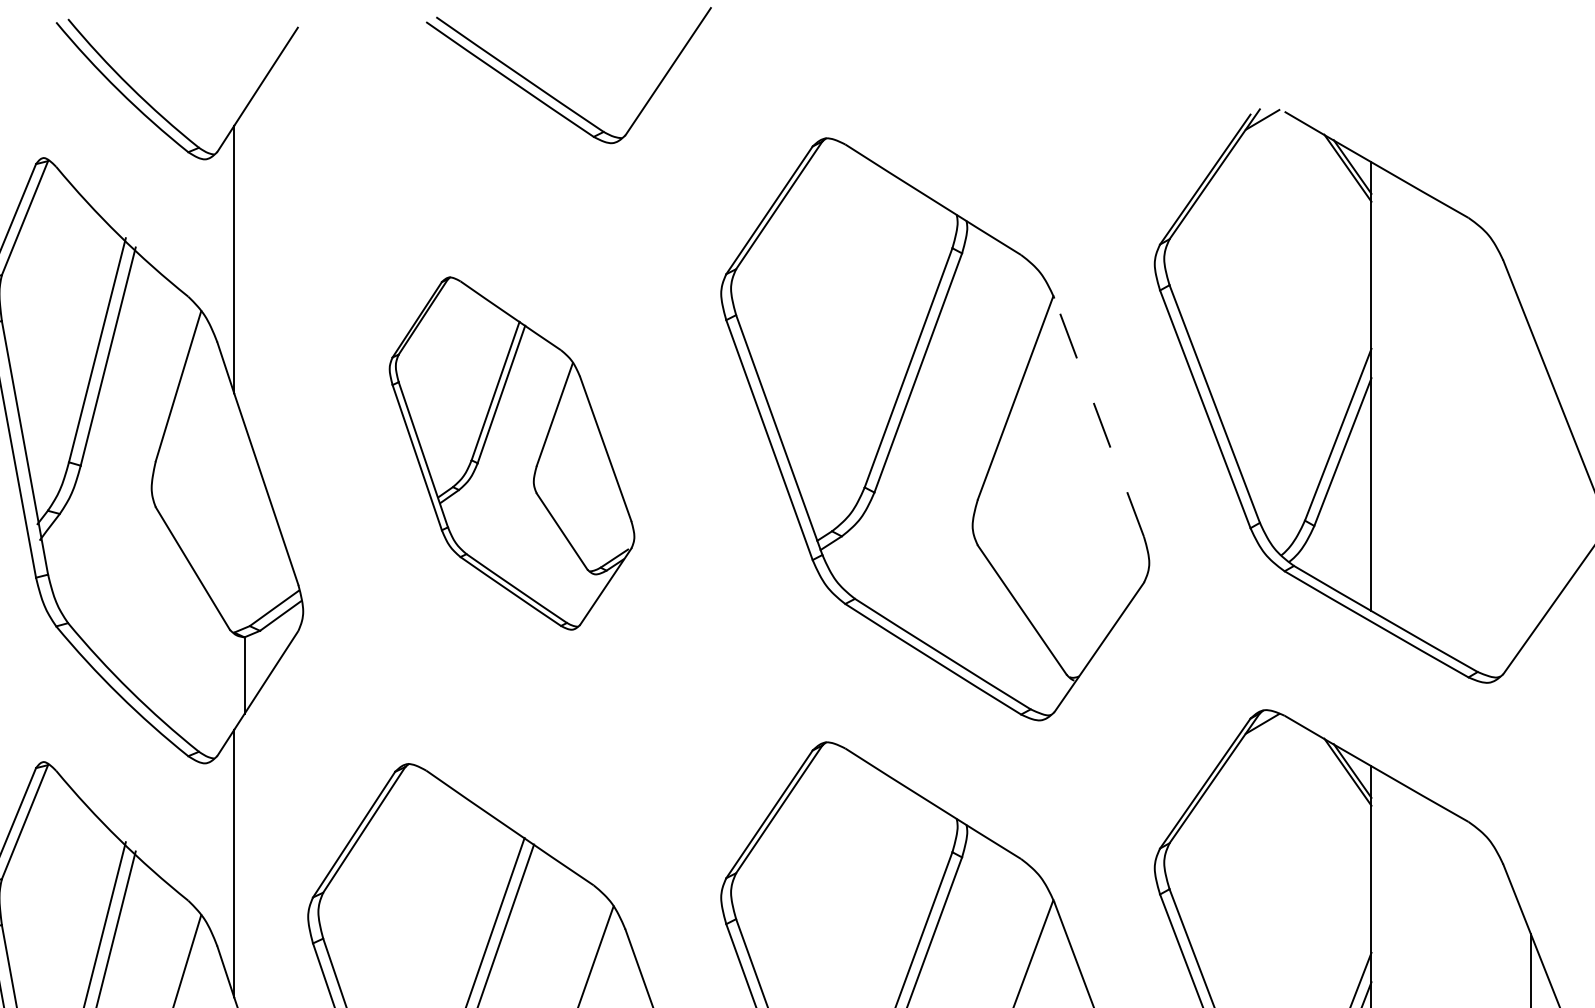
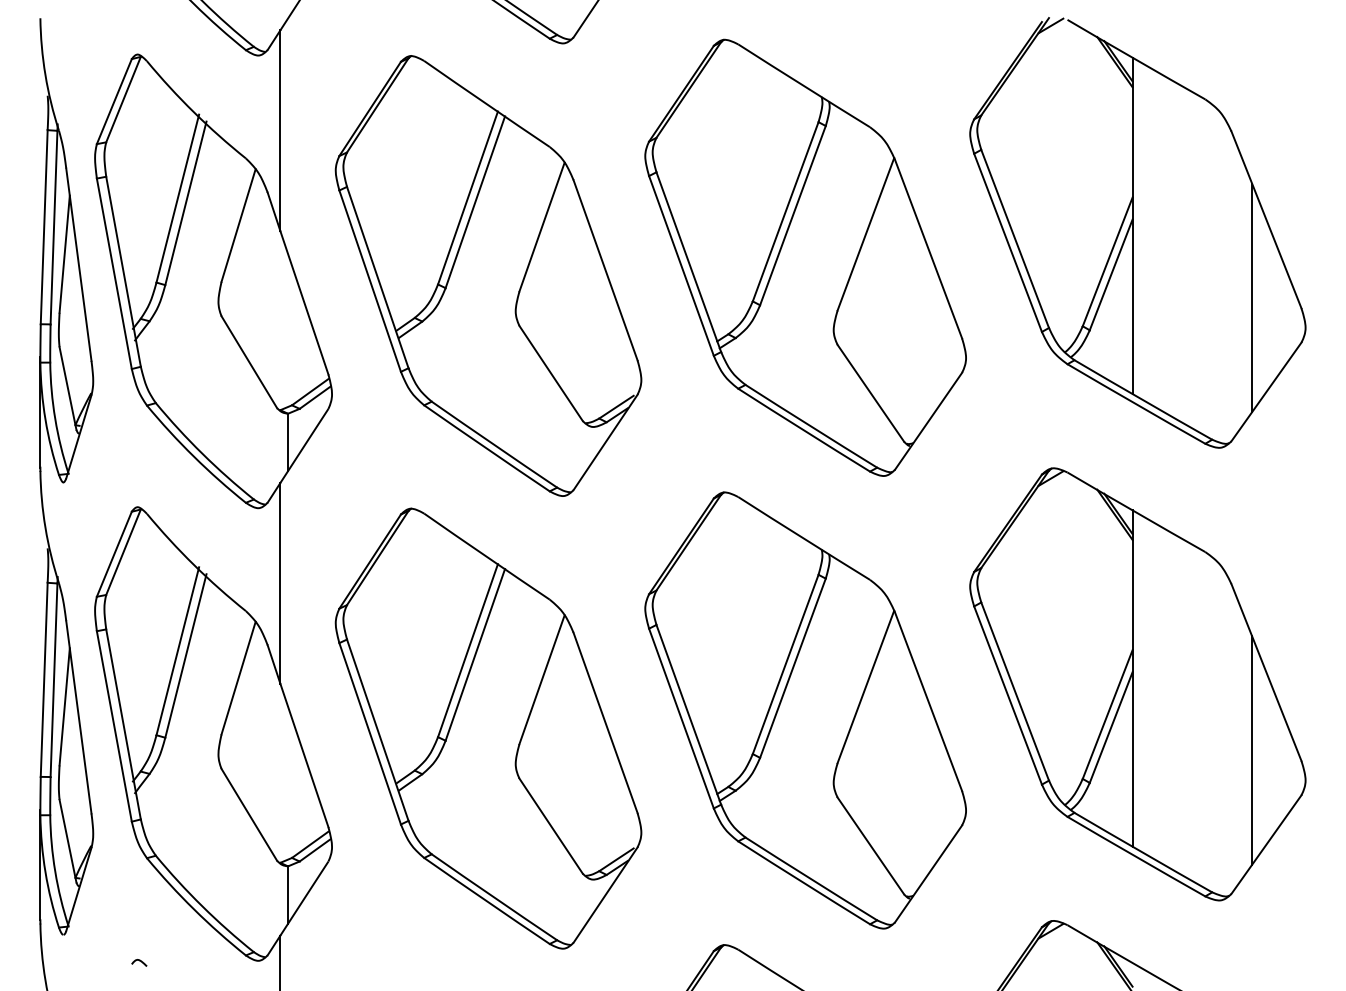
line: (1099, 416) -> (928, 248), dashed -> solid
part: (512, 452) -> (488, 275), size x1.67
line: (1531, 482) -> (1252, 297), added

